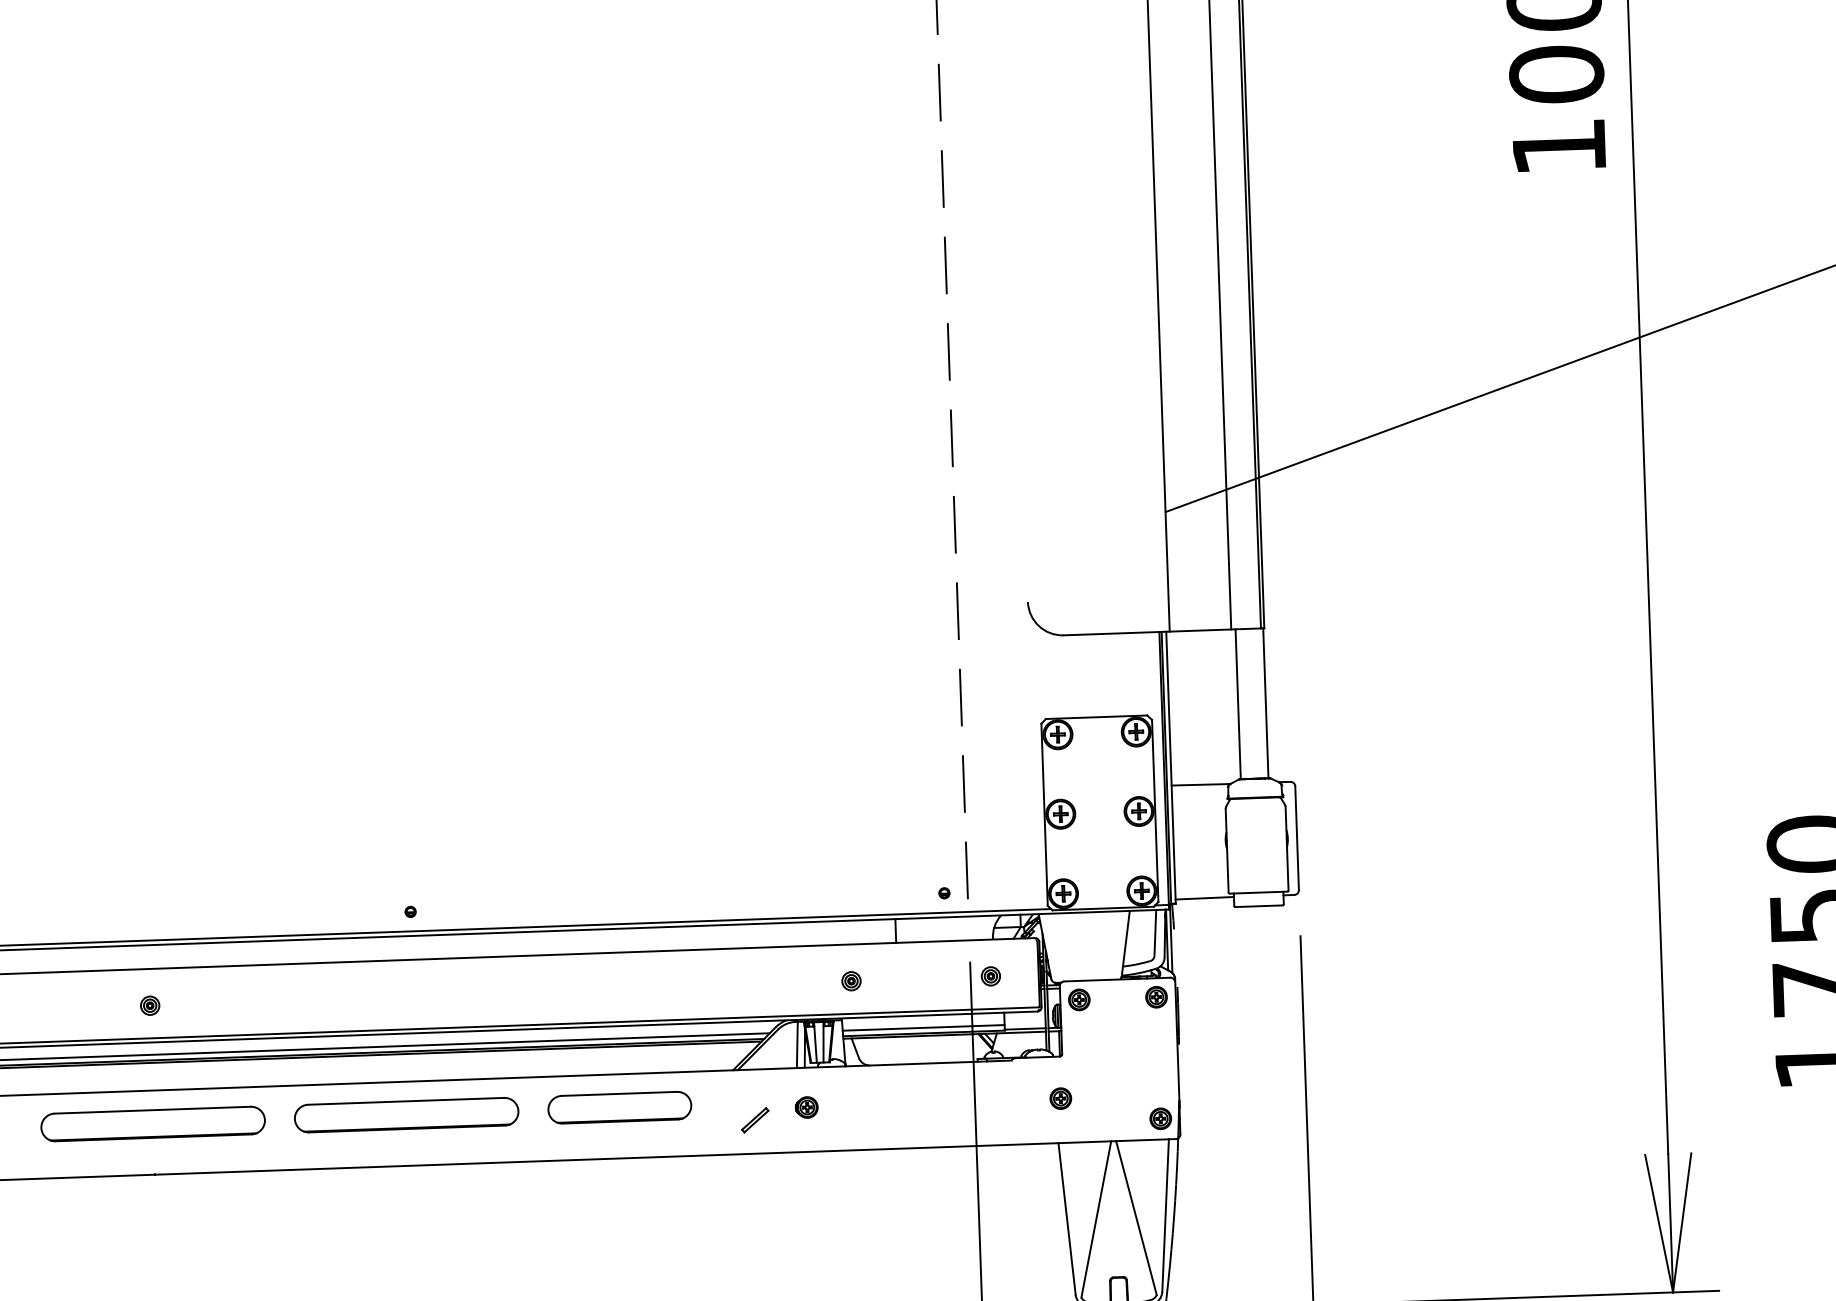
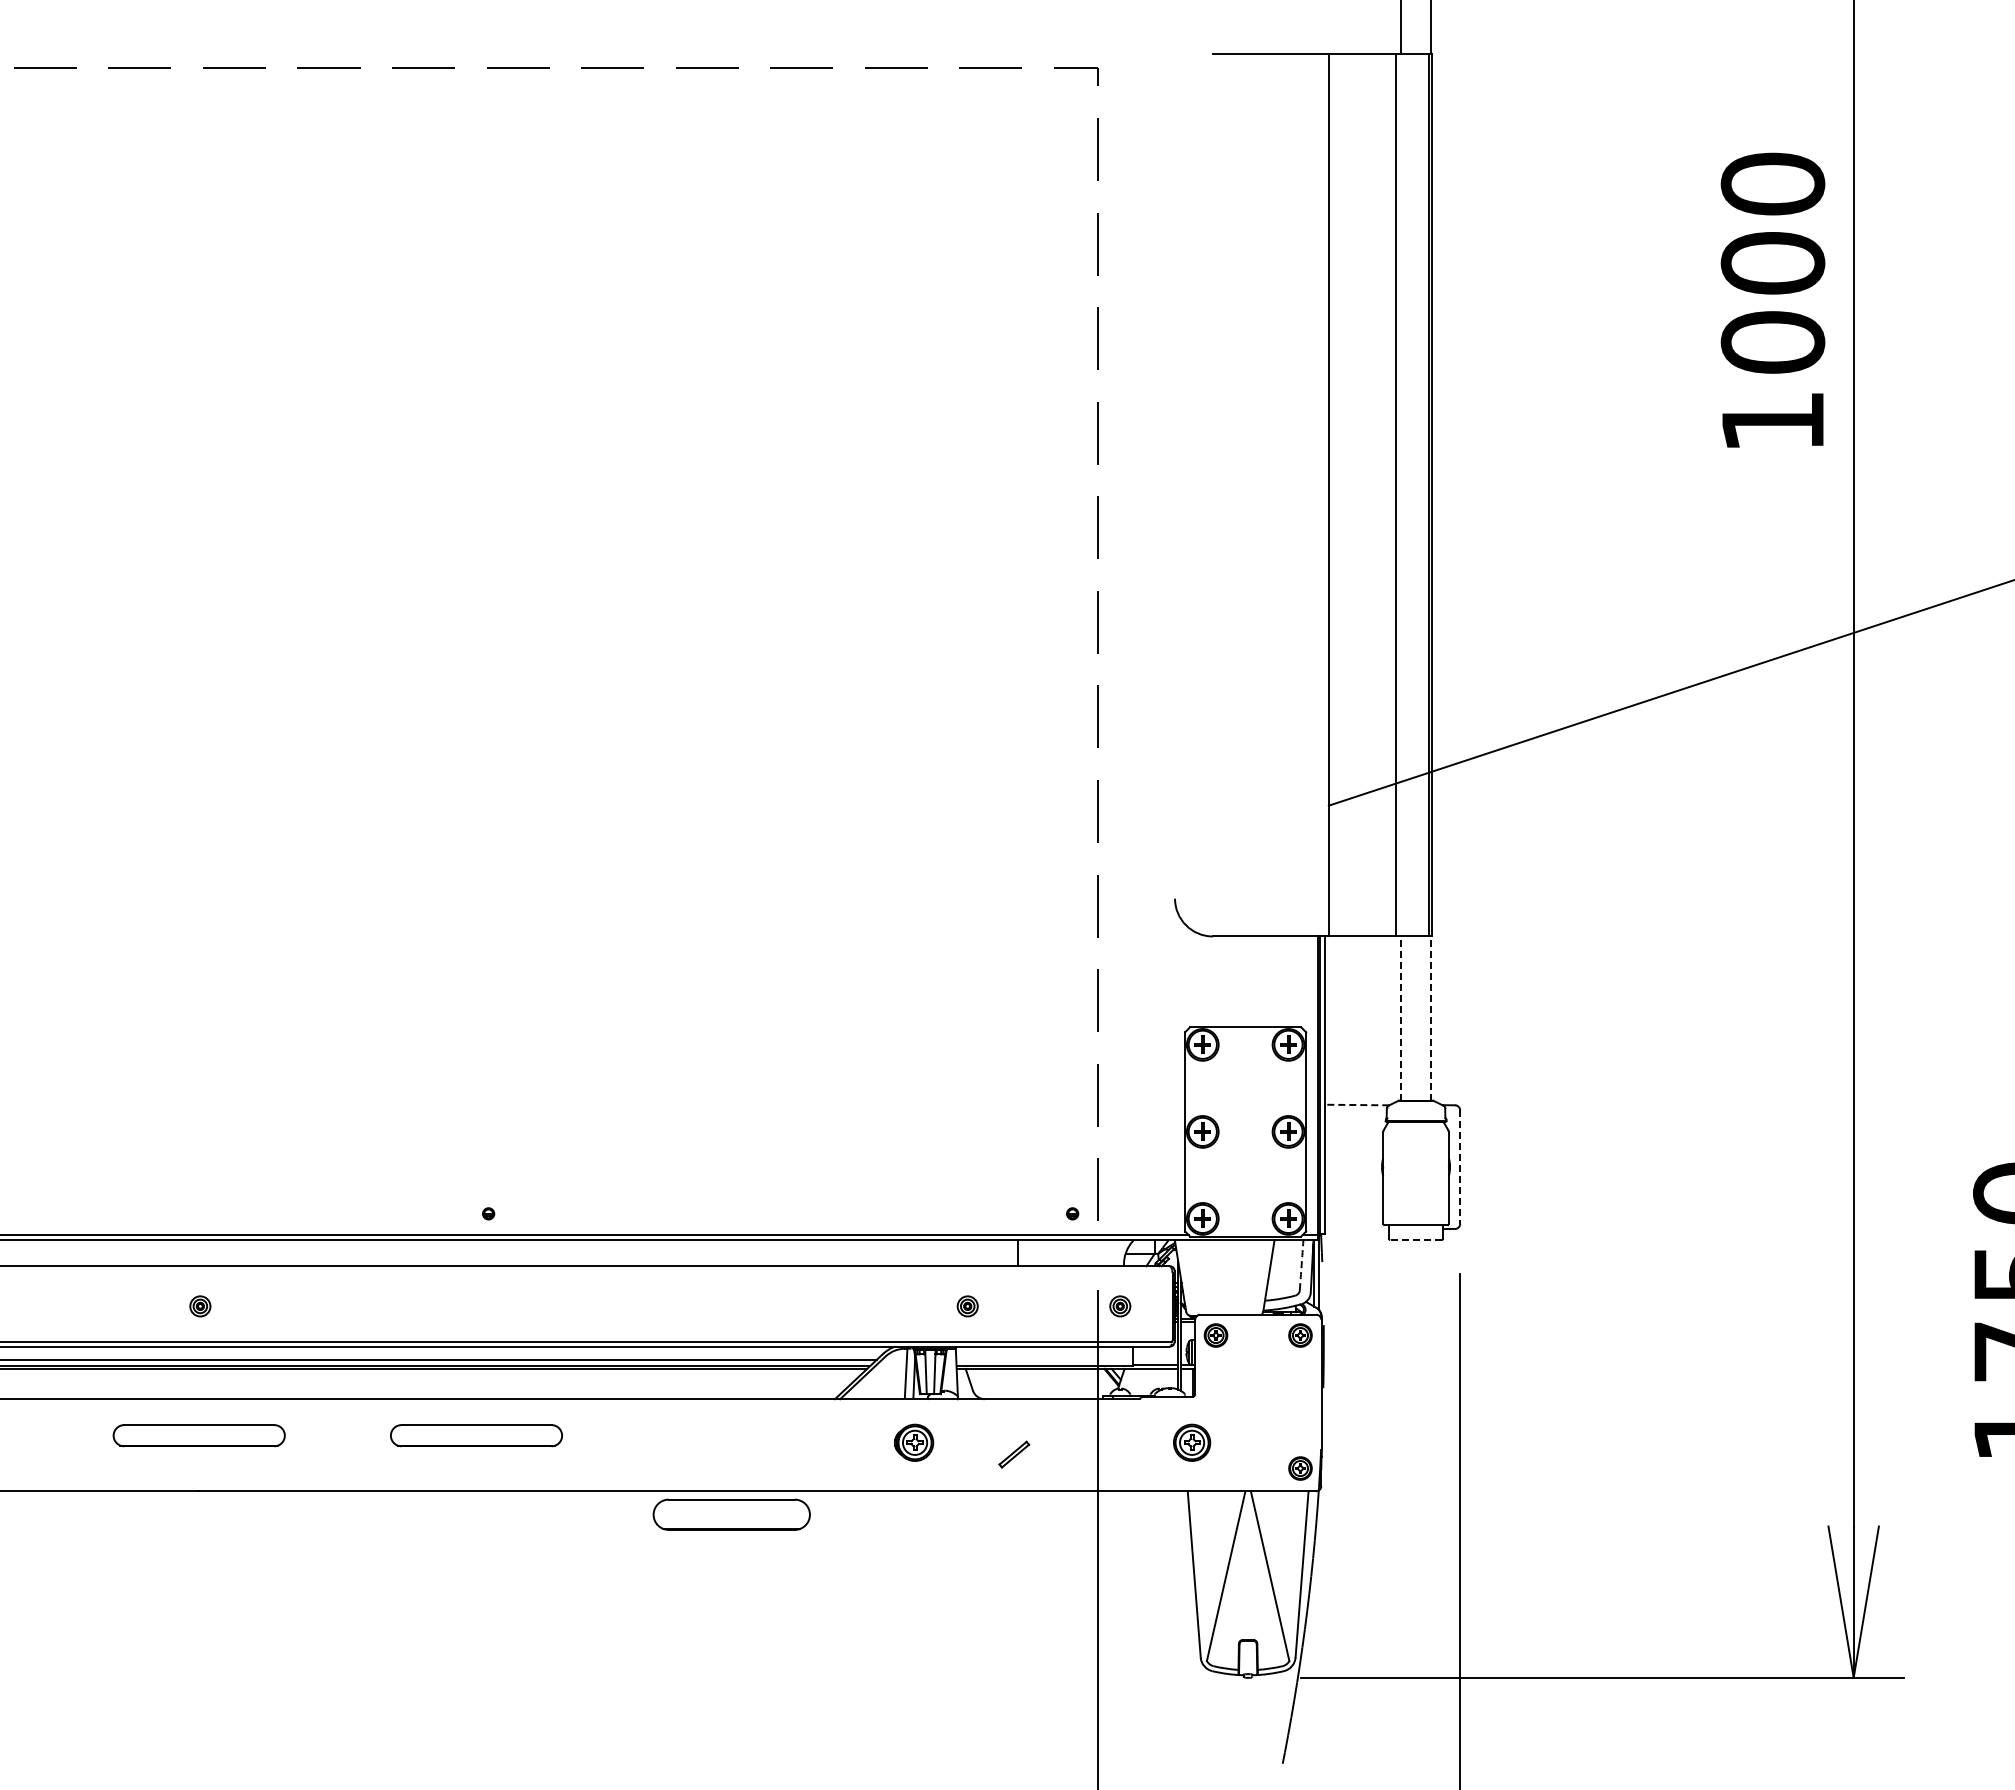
line: (1266, 703) -> (1431, 1018), solid -> dashed
line: (1237, 704) -> (1400, 1018), solid -> dashed
line: (1200, 785) -> (1356, 1105), solid -> dashed
line: (1297, 838) -> (1460, 1167), solid -> dashed
line: (1204, 897) -> (1356, 1228), removed
line: (1259, 905) -> (1416, 1239), solid -> dashed
arc: (1155, 933) -> (1301, 1265), solid -> dashed
line: (923, 1028) -> (1044, 1360), removed
part: (1060, 1098) -> (1191, 1442), size x1.6
part: (619, 1107) -> (731, 1514), moved
part: (806, 1107) -> (913, 1442), size x1.6
part: (406, 1114) -> (476, 1435), size x0.7
part: (755, 1120) -> (1014, 1454), moved
part: (153, 1123) -> (199, 1435), size x0.7

